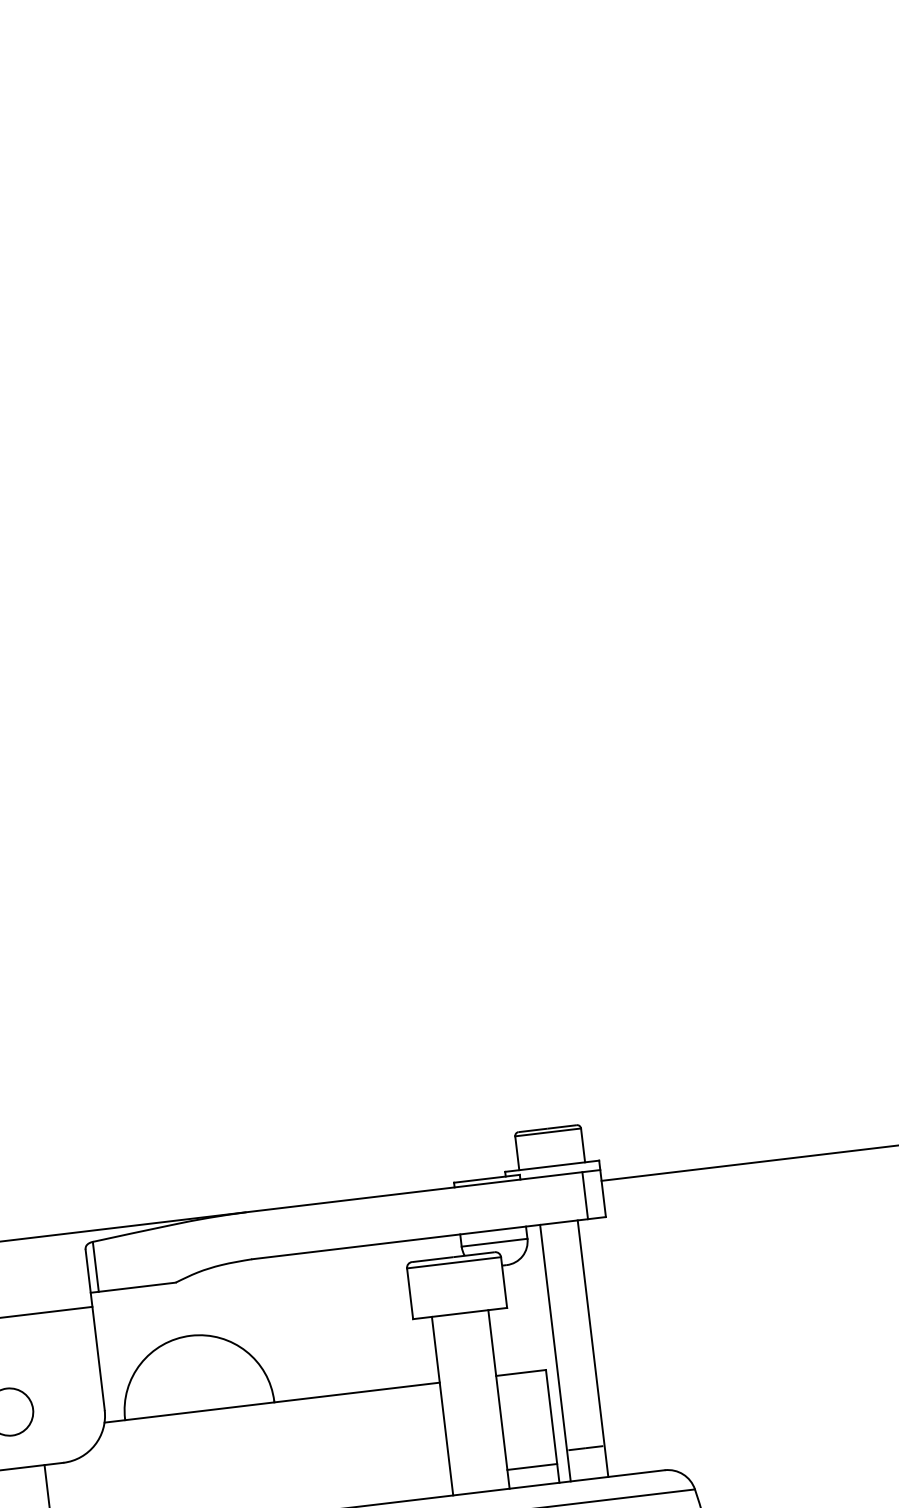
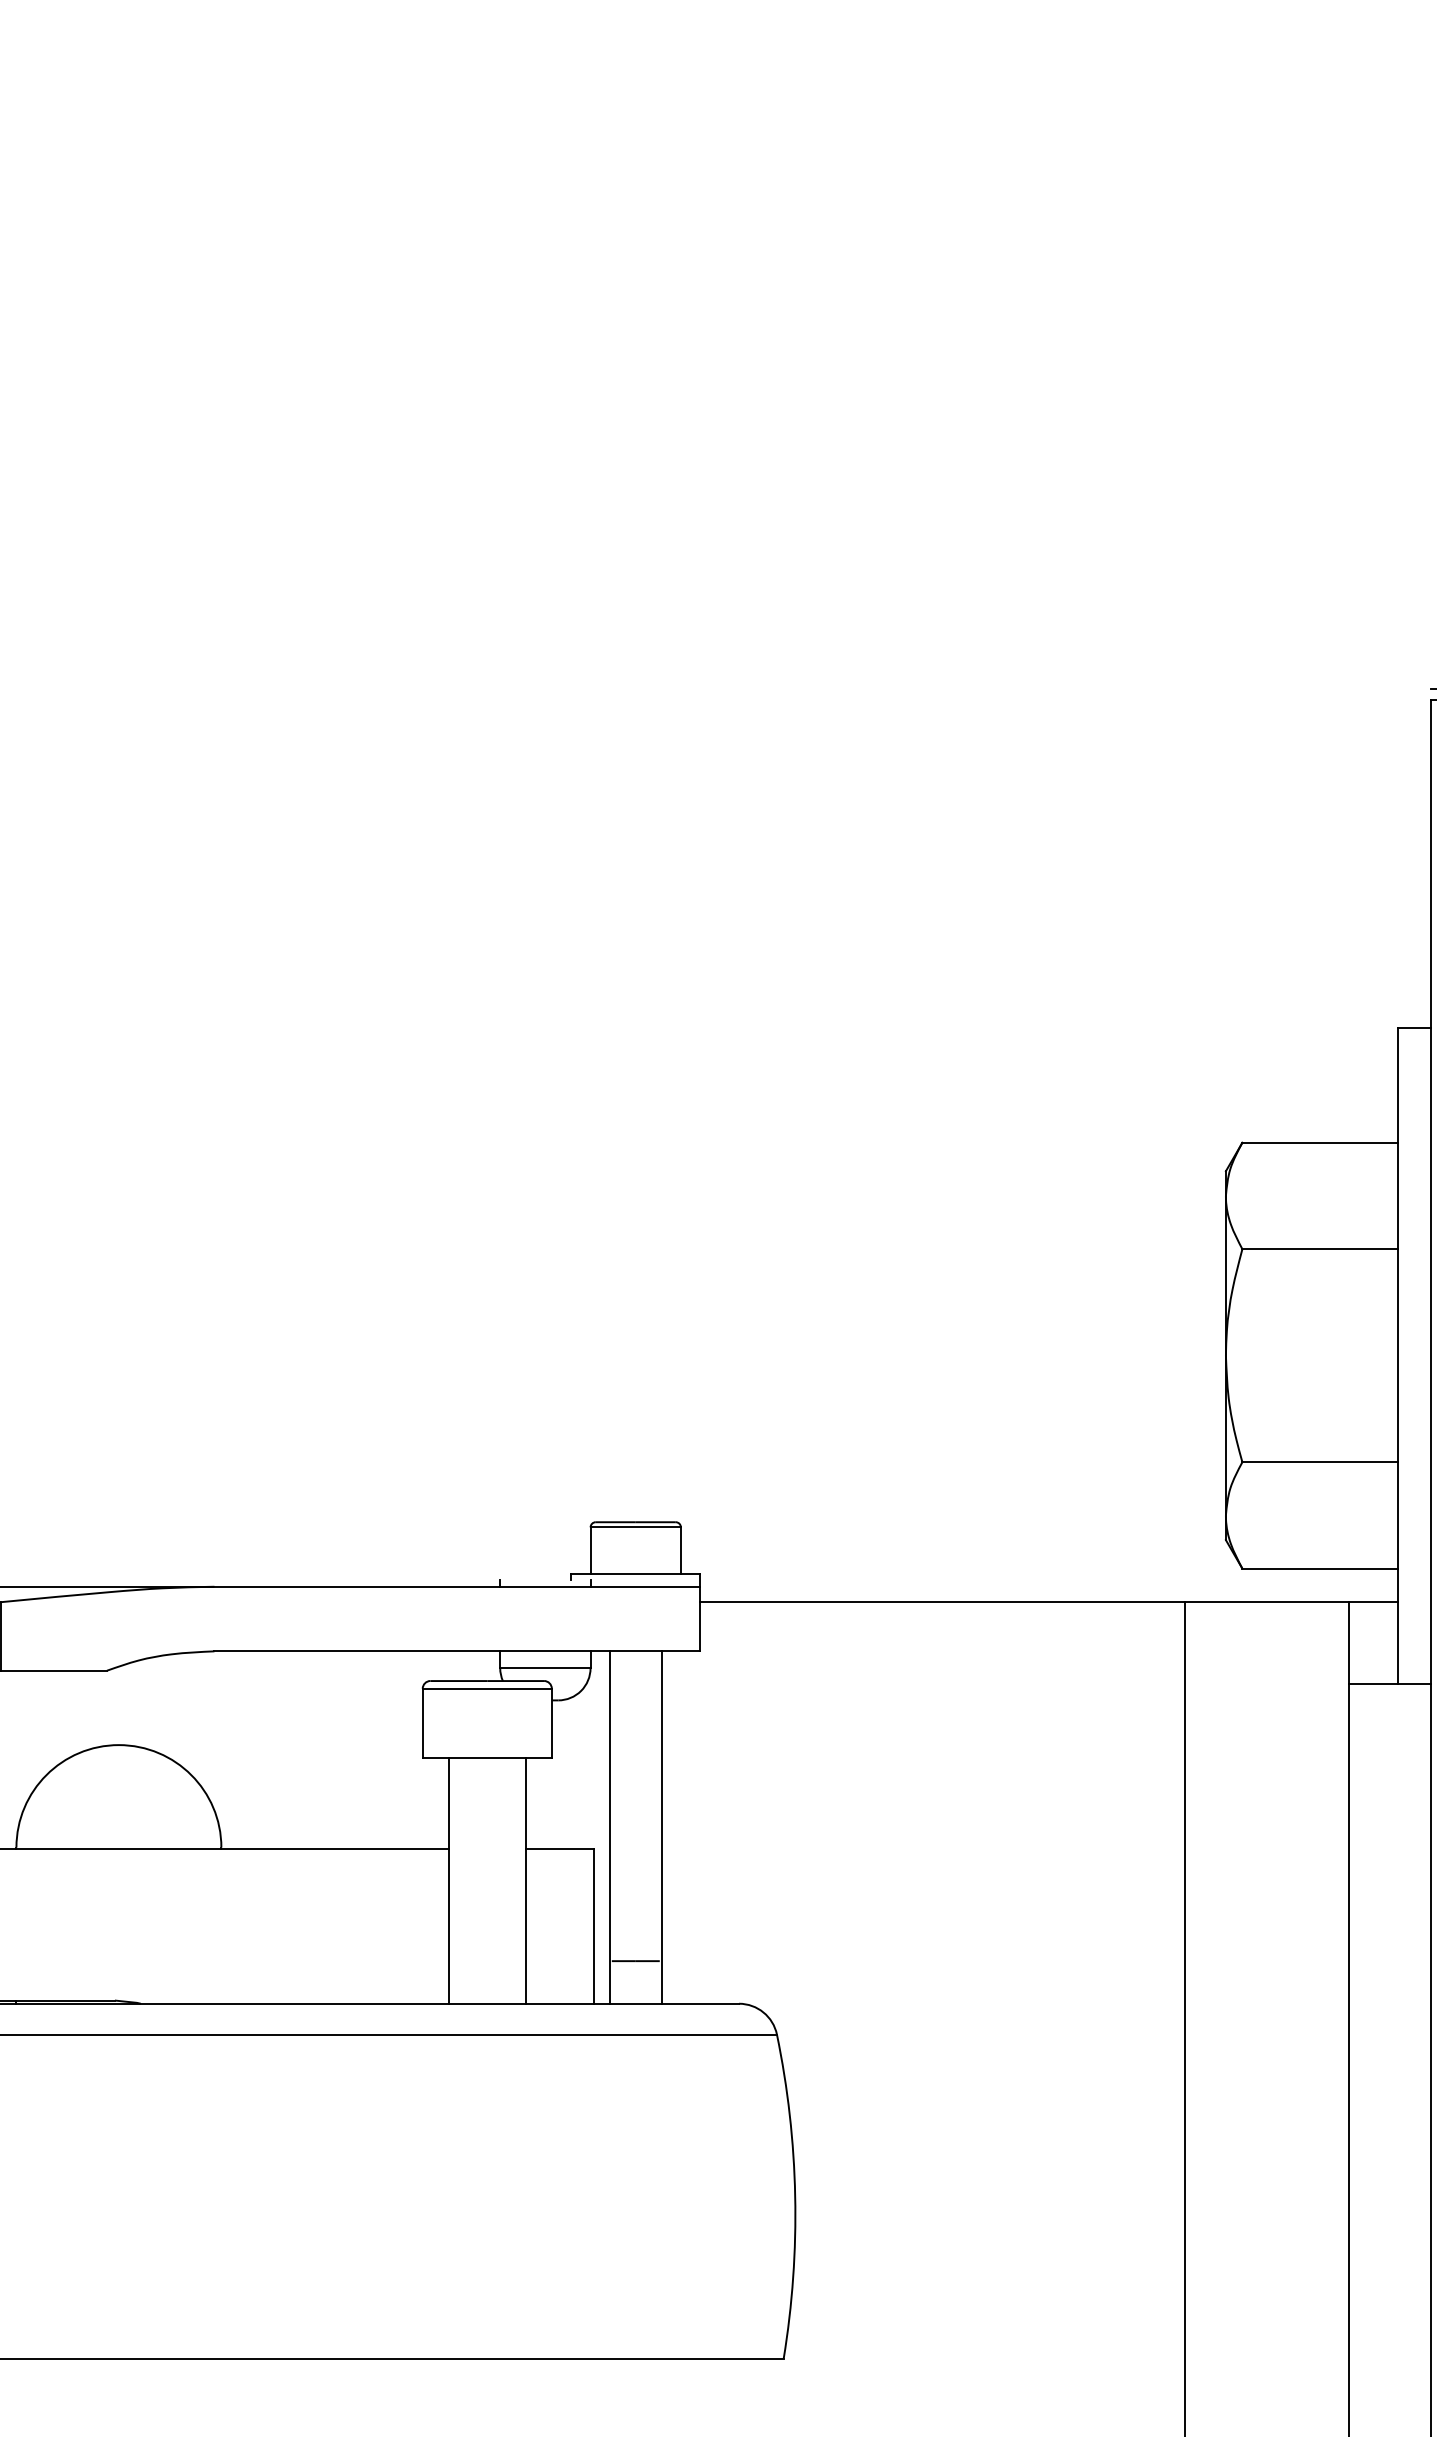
line: (487, 1178) -> (545, 1580), removed
line: (584, 1195) -> (675, 1618), removed
line: (532, 1466) -> (560, 1977), removed

